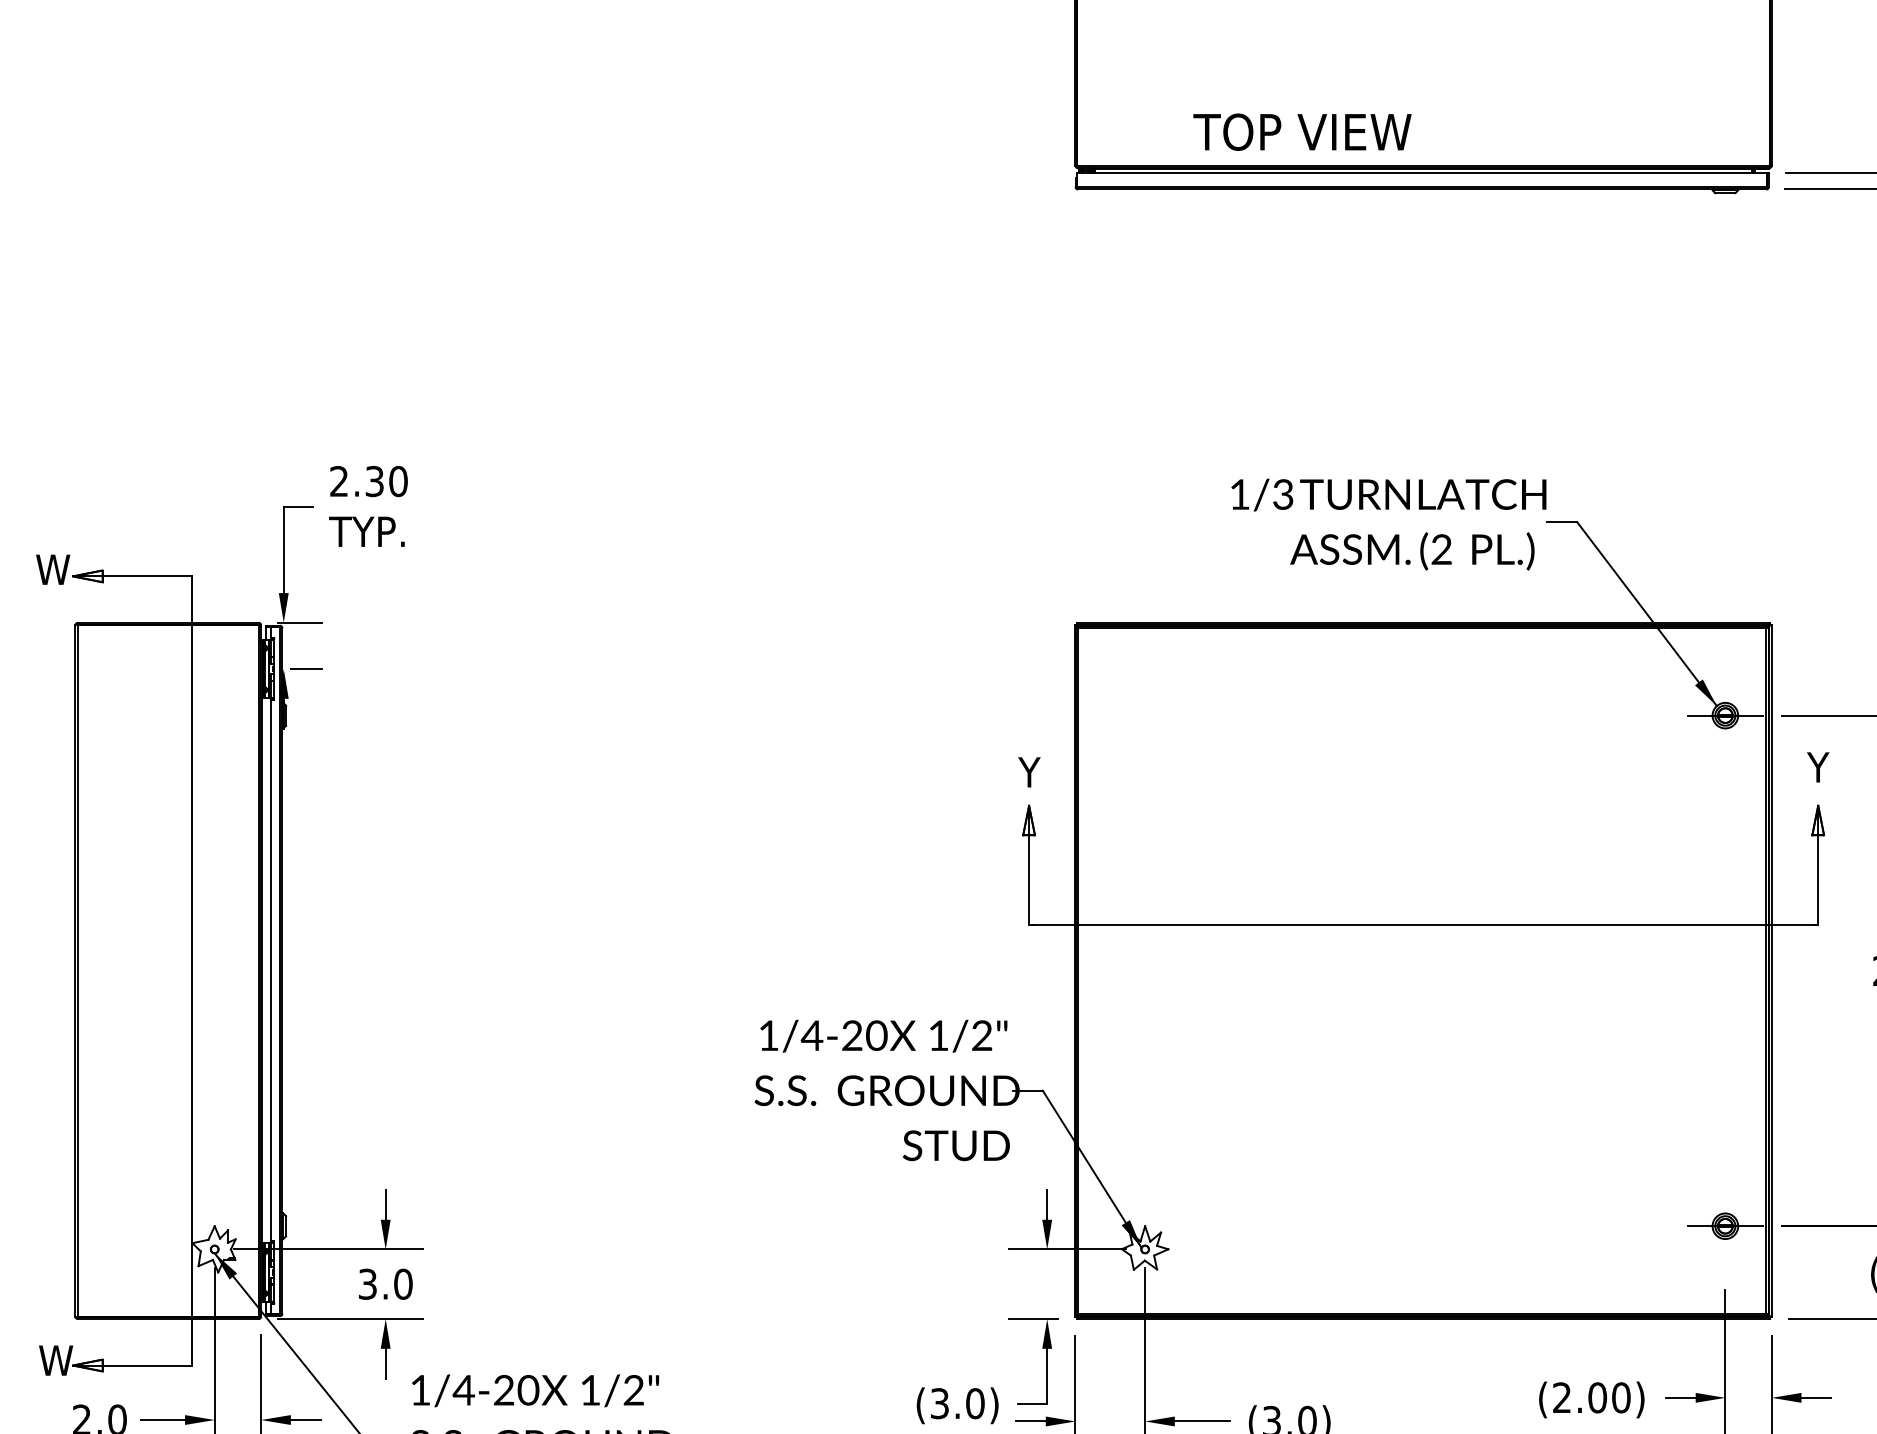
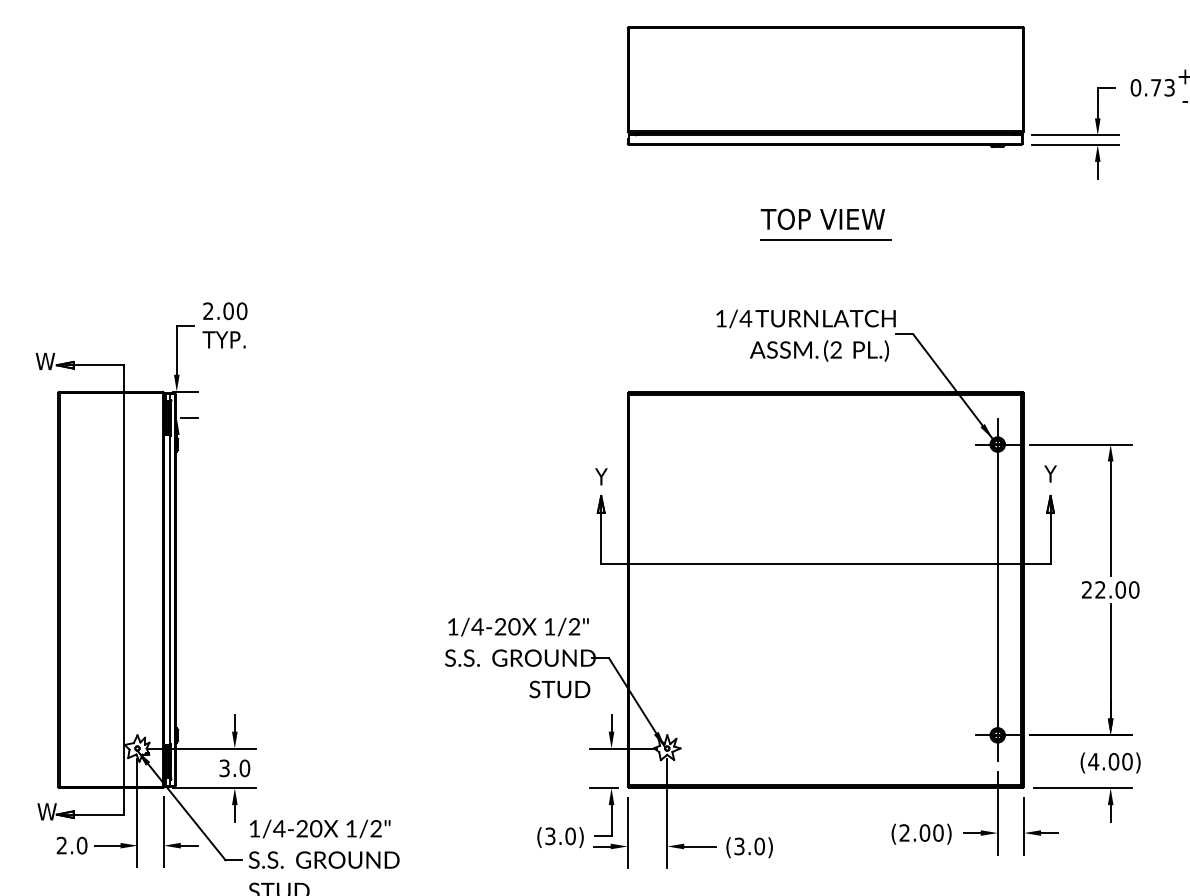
text: (1301, 130) -> (822, 218), moved
line: (1422, 355) -> (825, 239), added
text: (374, 481) -> (228, 311), 2.30 -> 2.00
text: (1282, 494) -> (745, 318), 1/3 -> 1/4
line: (1725, 970) -> (997, 589), added

